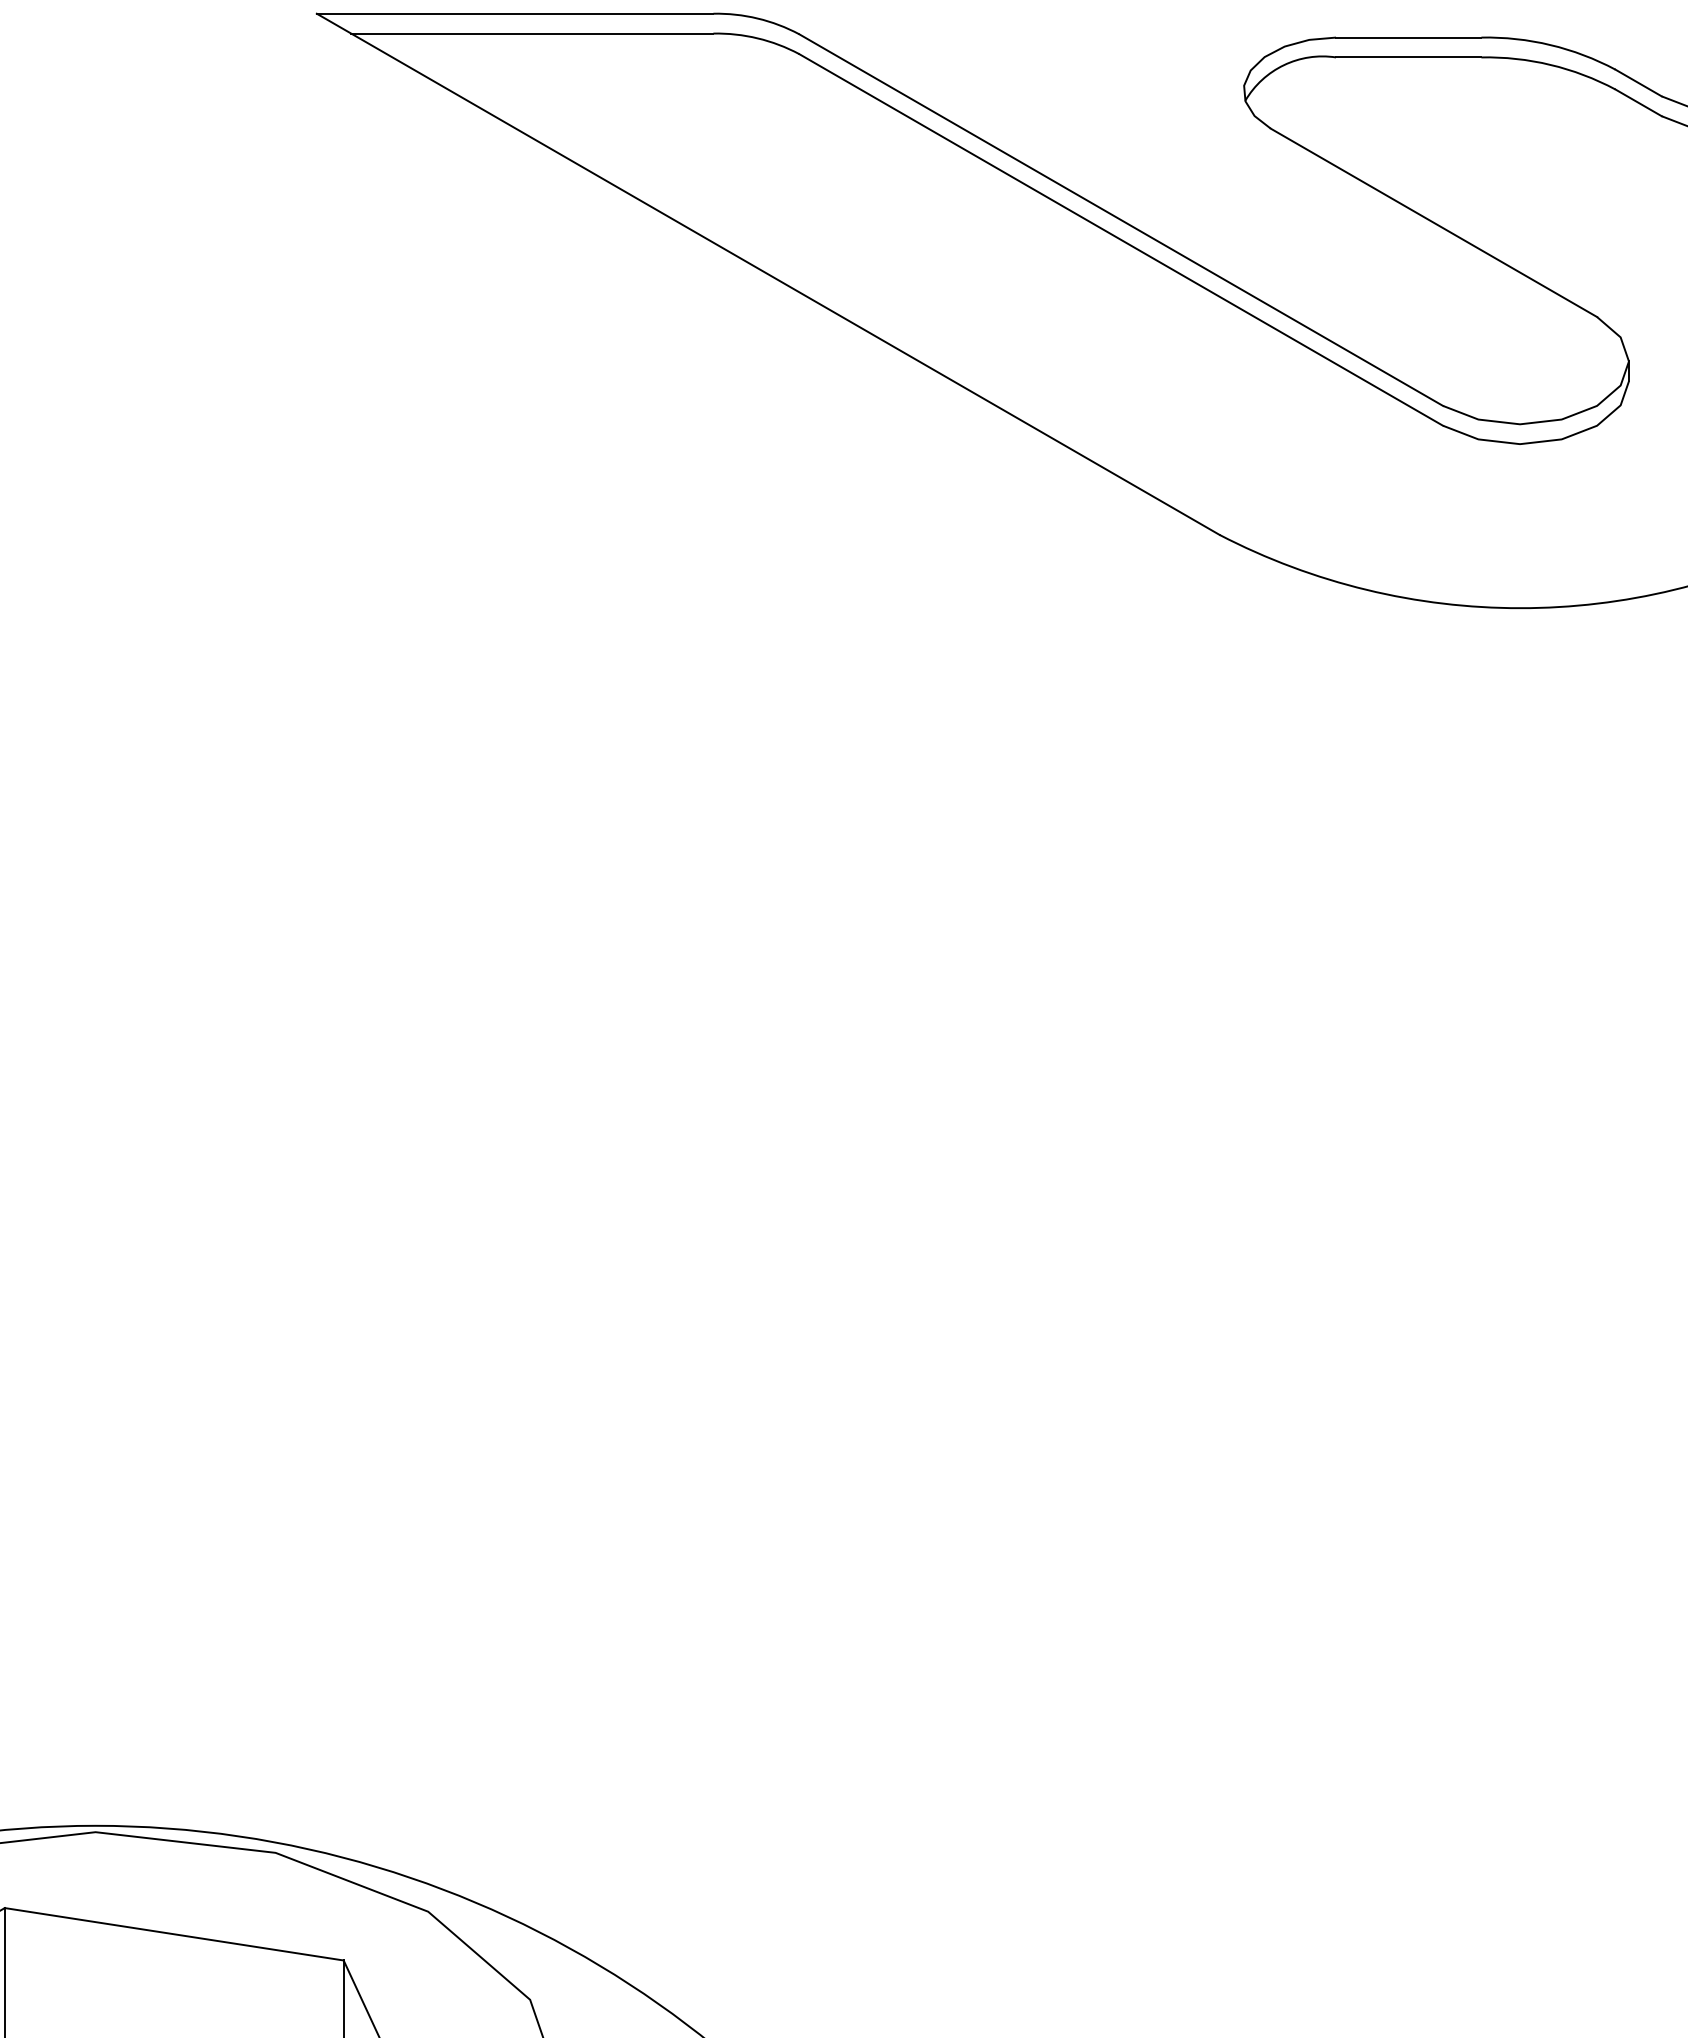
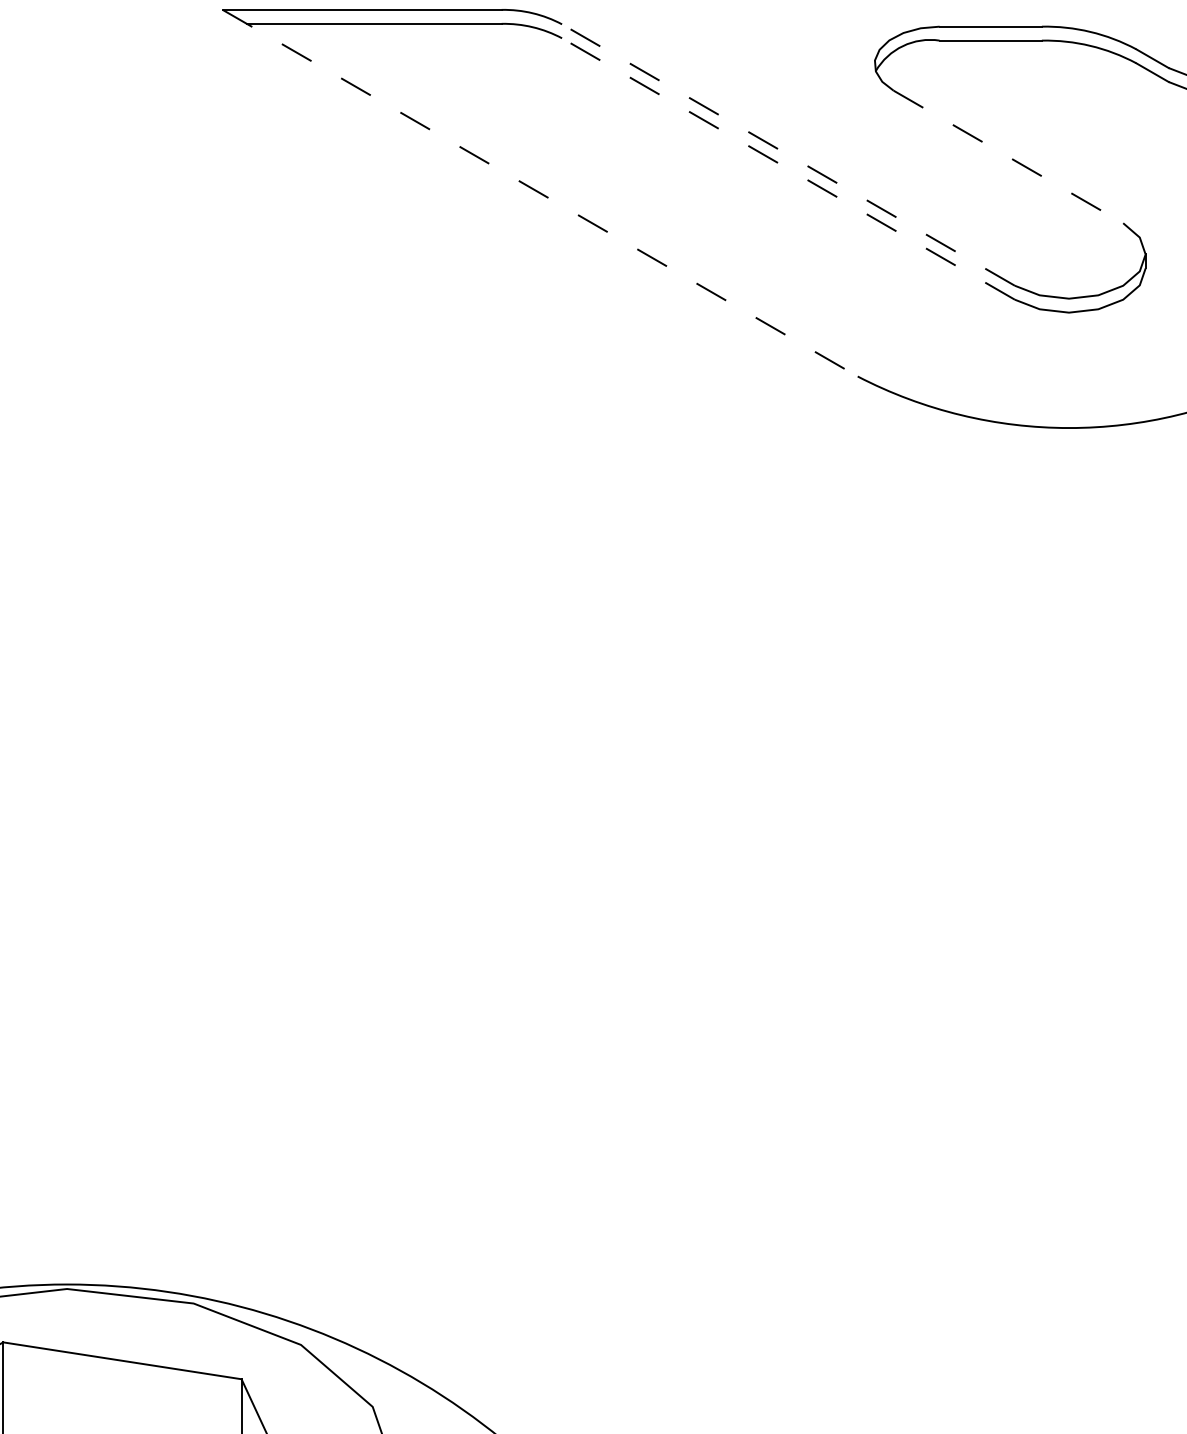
line: (1121, 220) -> (788, 155), solid -> dashed
line: (1434, 223) -> (1008, 157), solid -> dashed
line: (1121, 239) -> (788, 168), solid -> dashed
line: (768, 274) -> (540, 193), solid -> dashed

